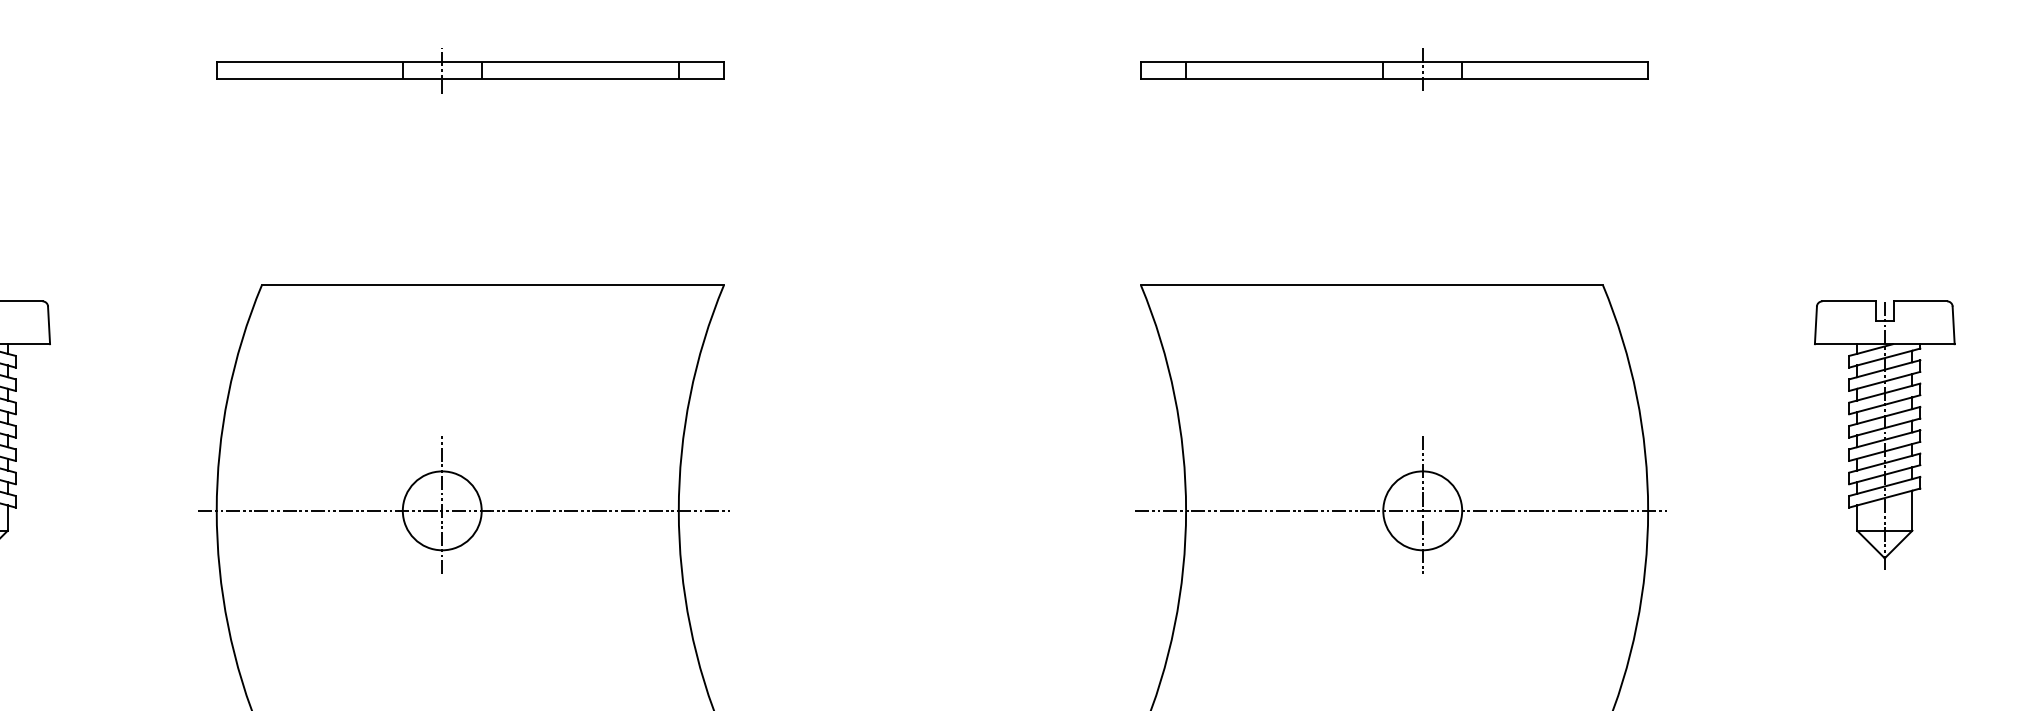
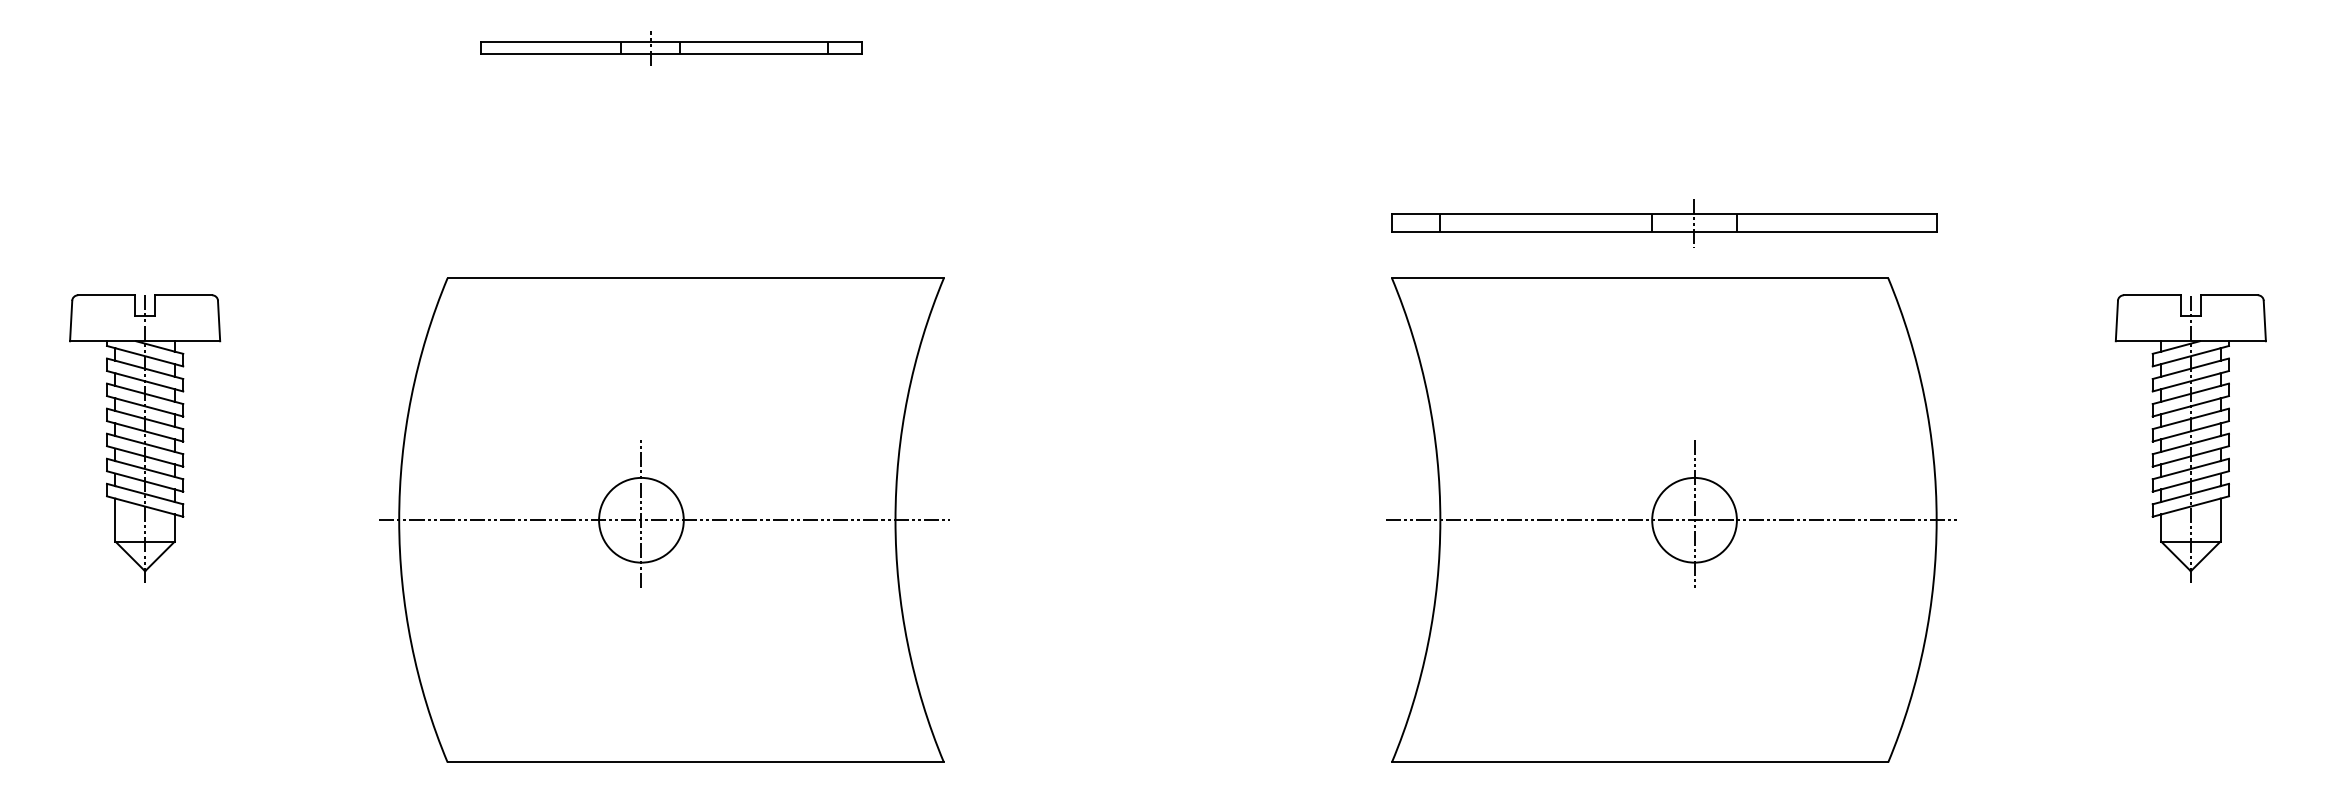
part: (470, 71) -> (671, 48), size x0.7
part: (1394, 71) -> (1664, 223), moved

